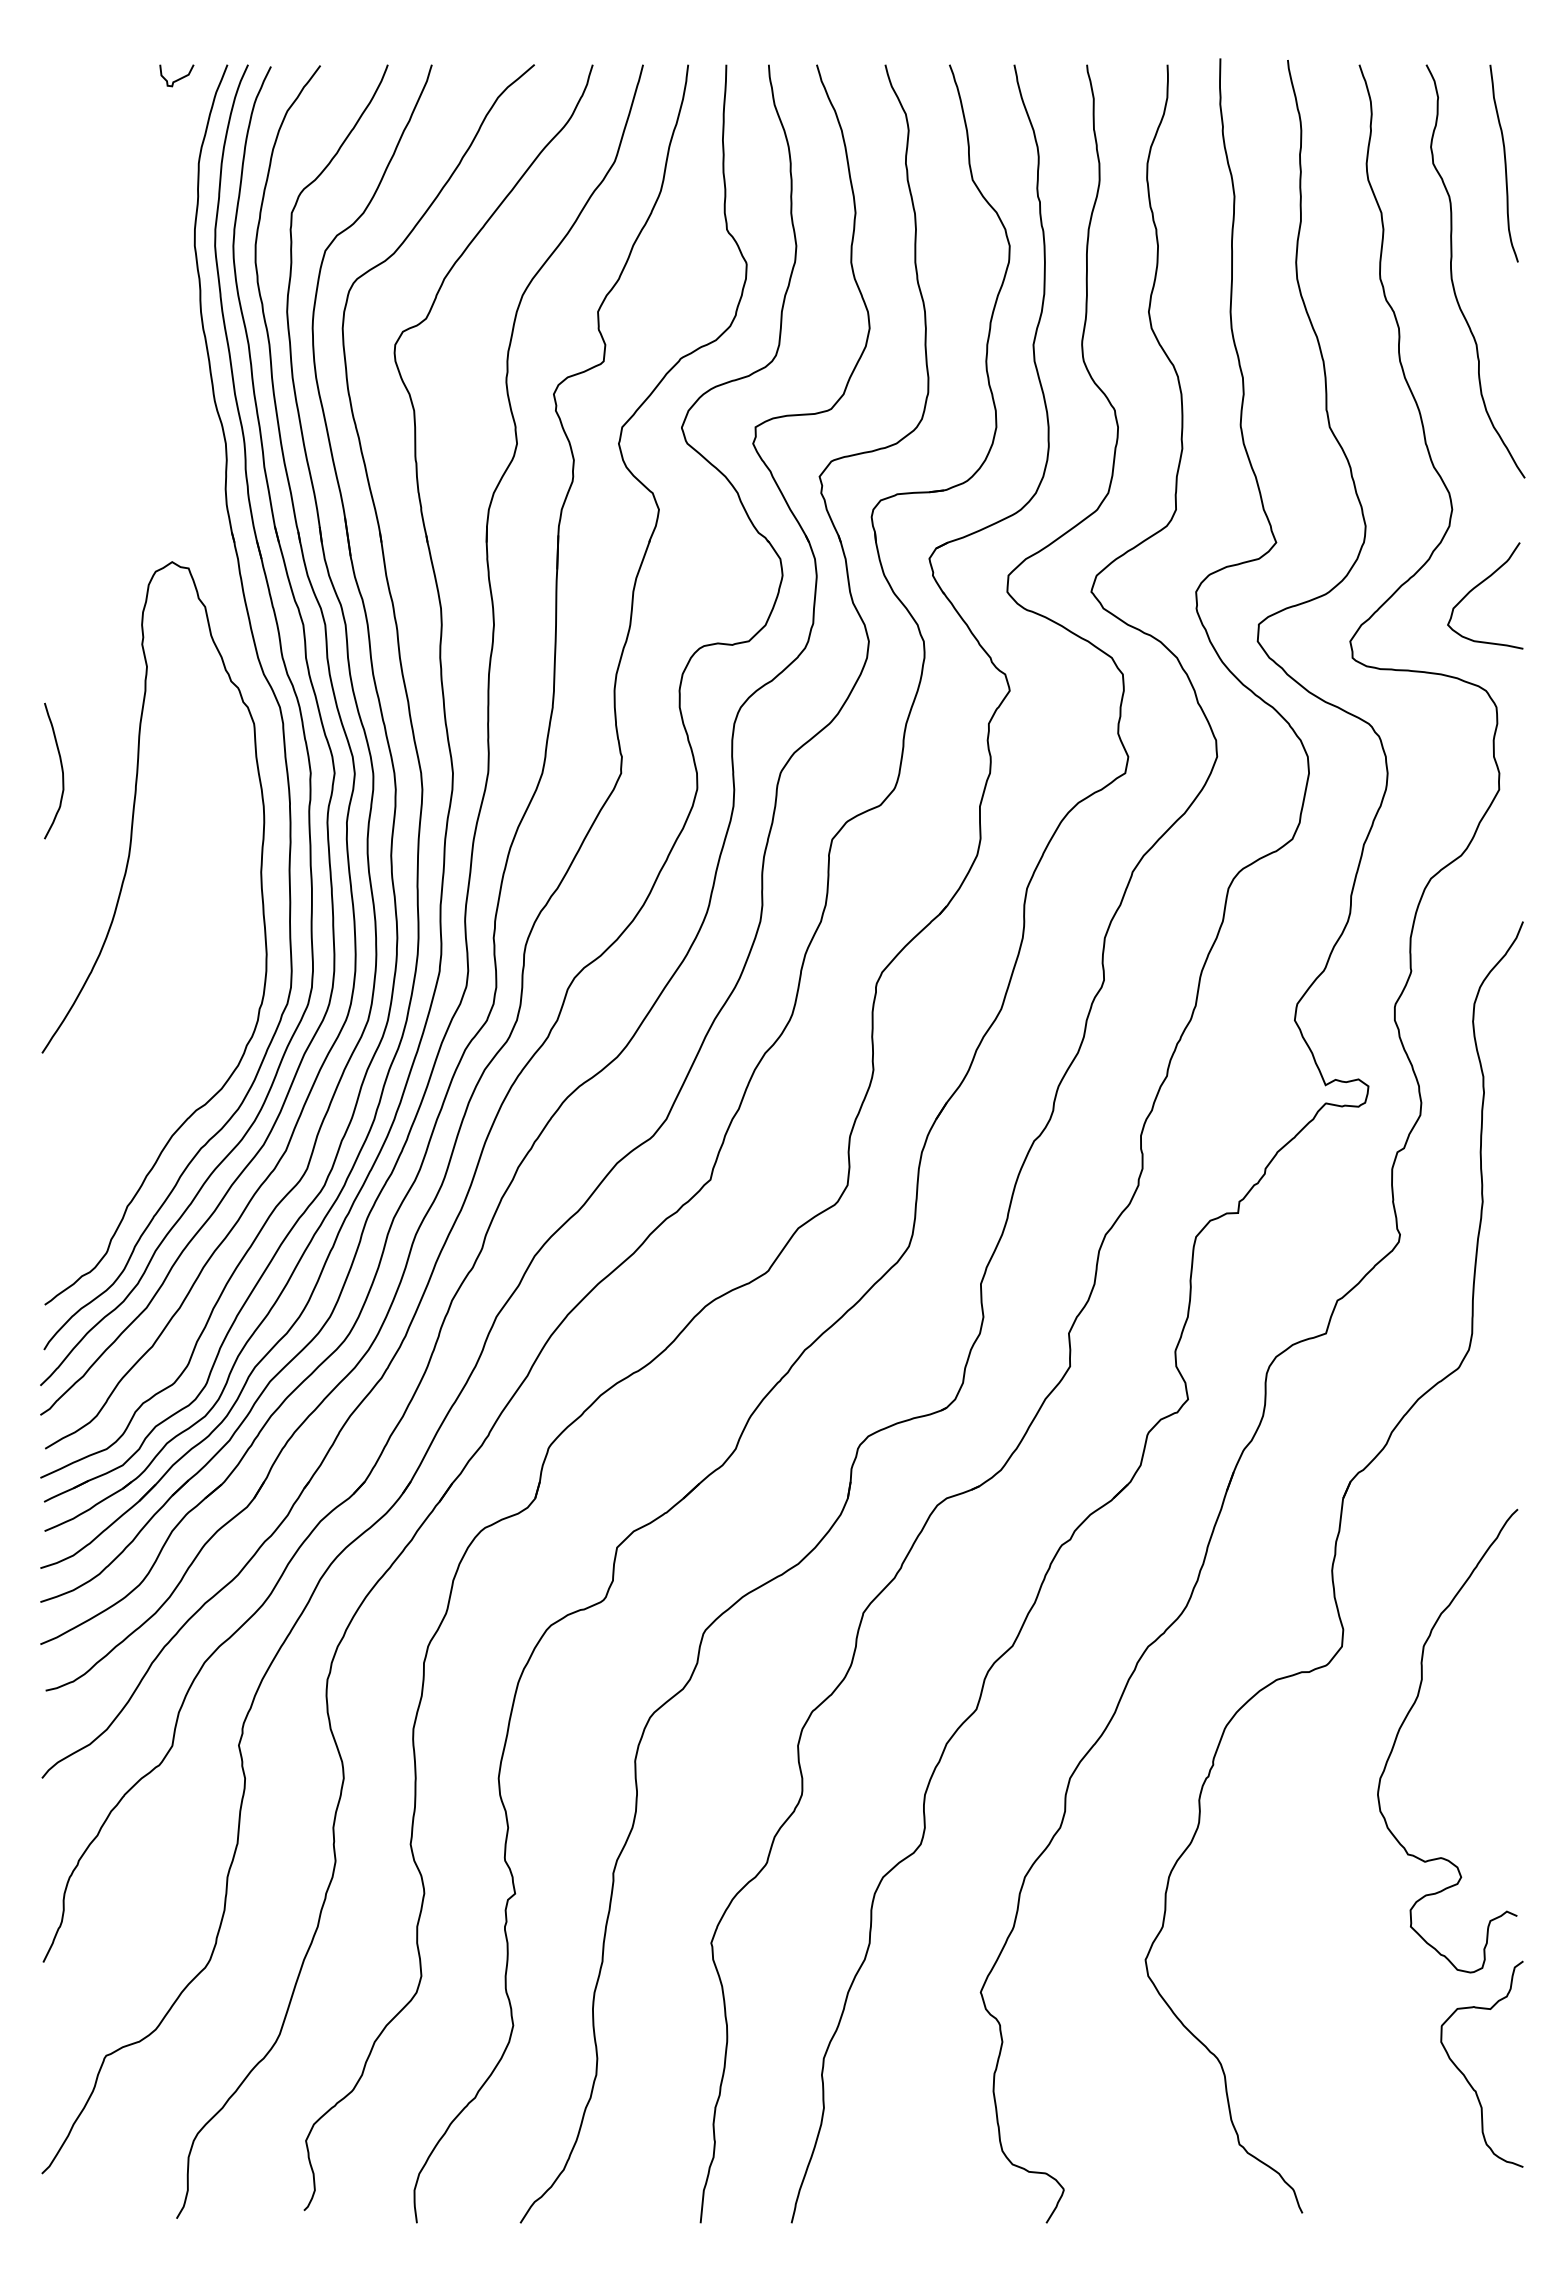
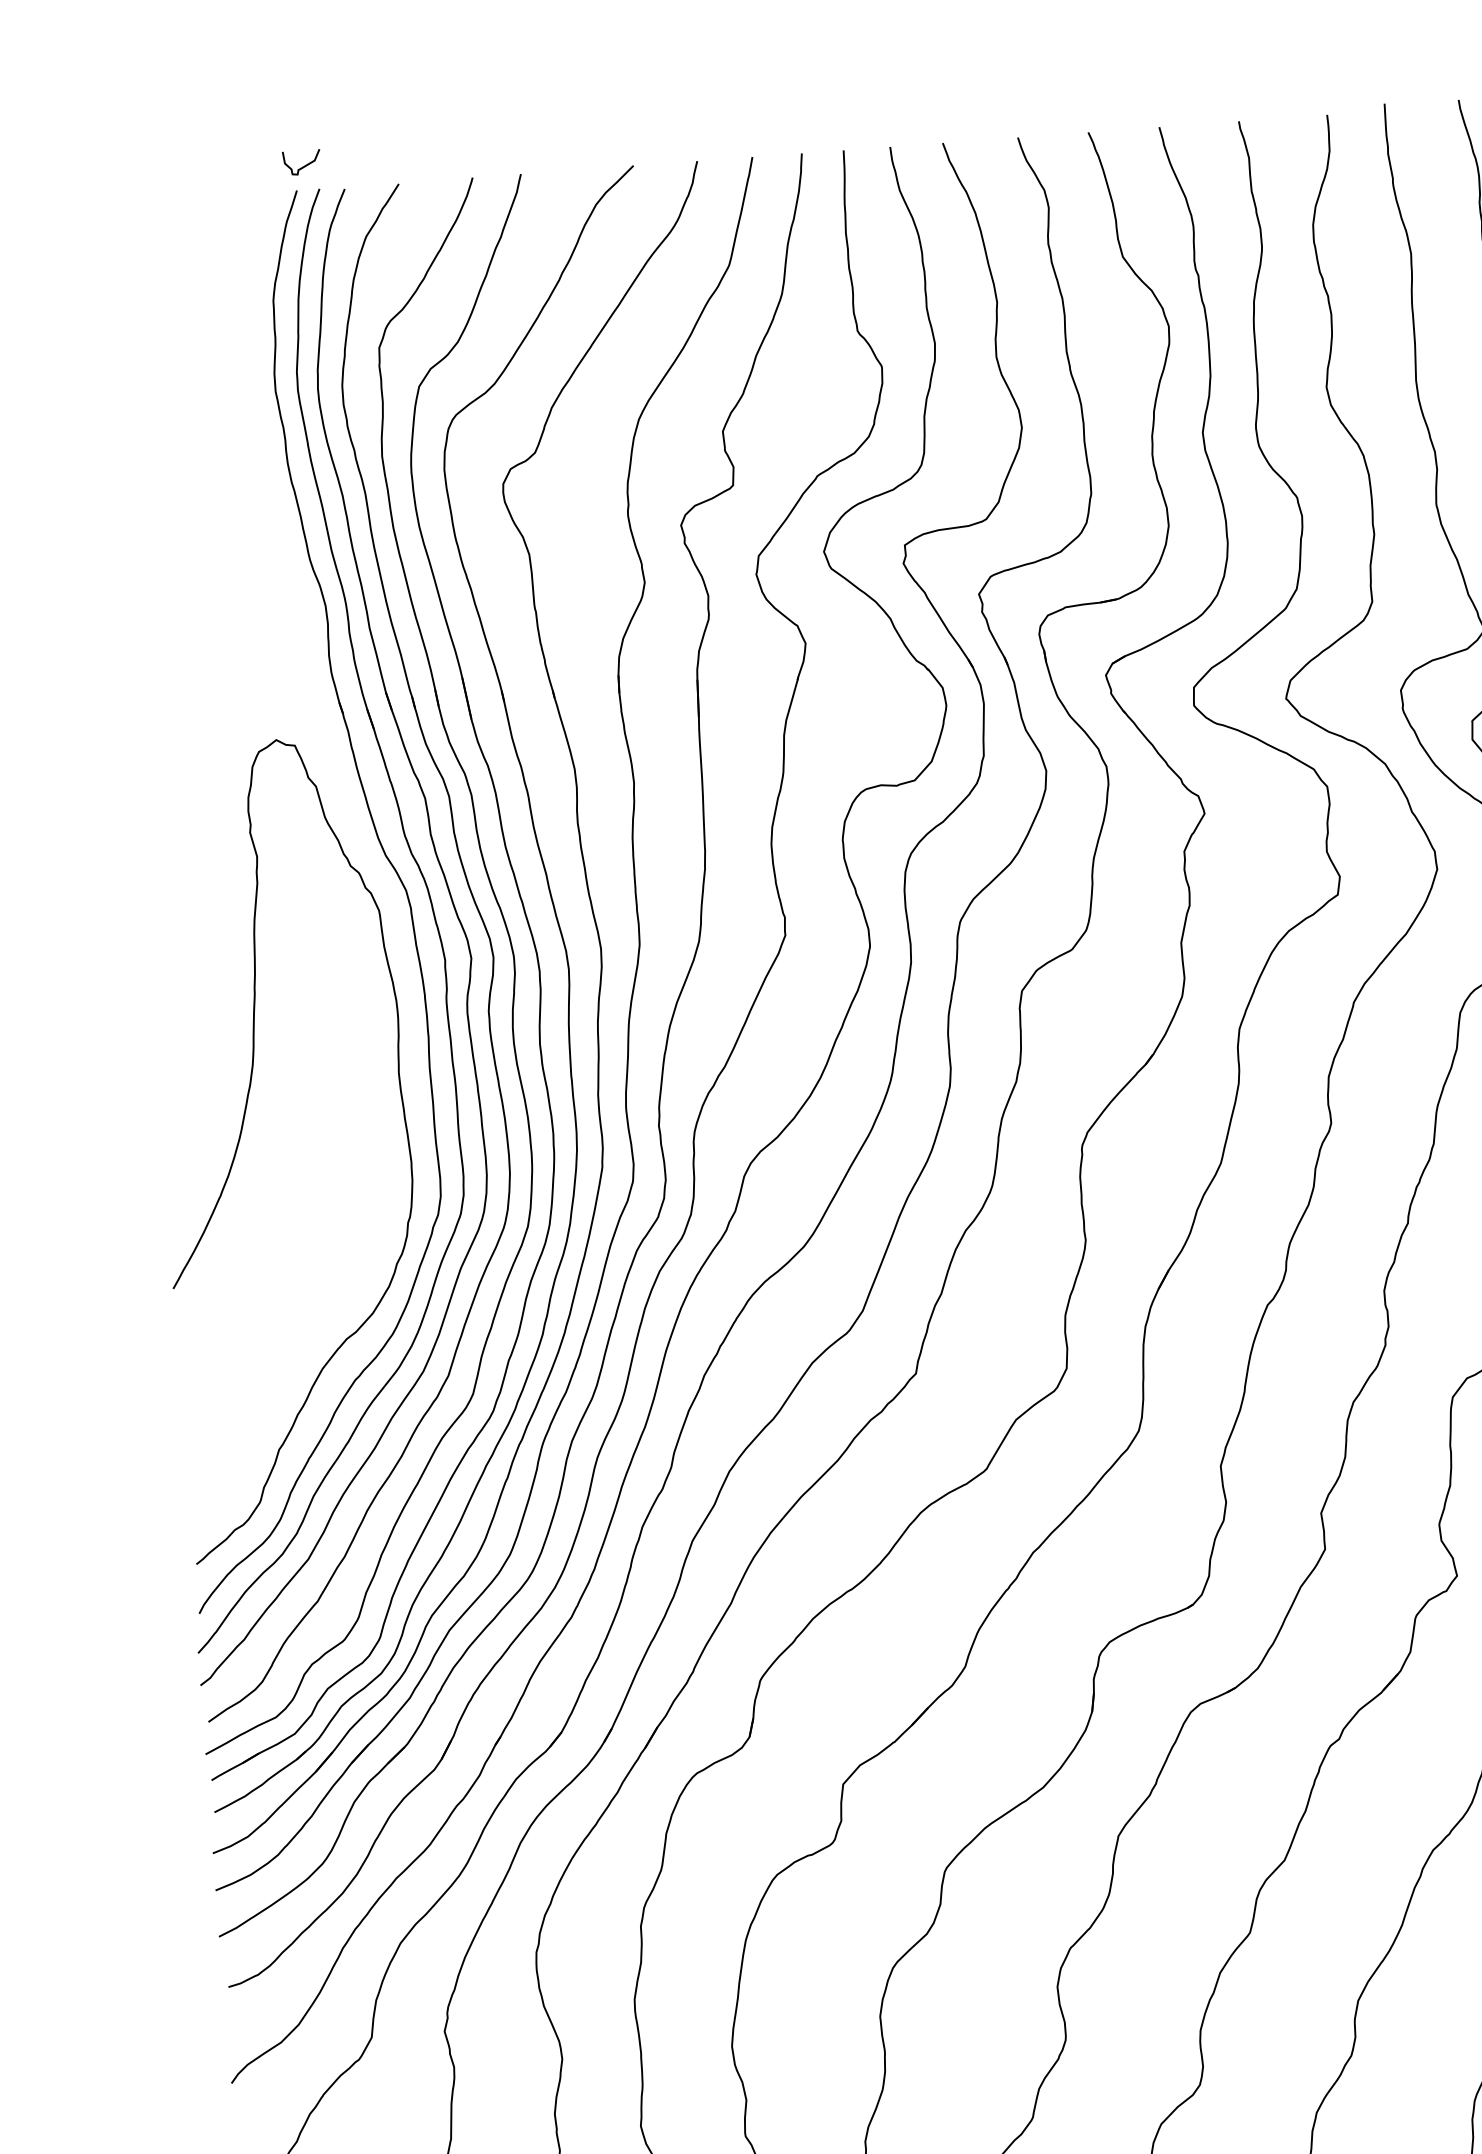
curve: (178, 78) -> (303, 165), moved
curve: (61, 770) -> (171, 977), removed

